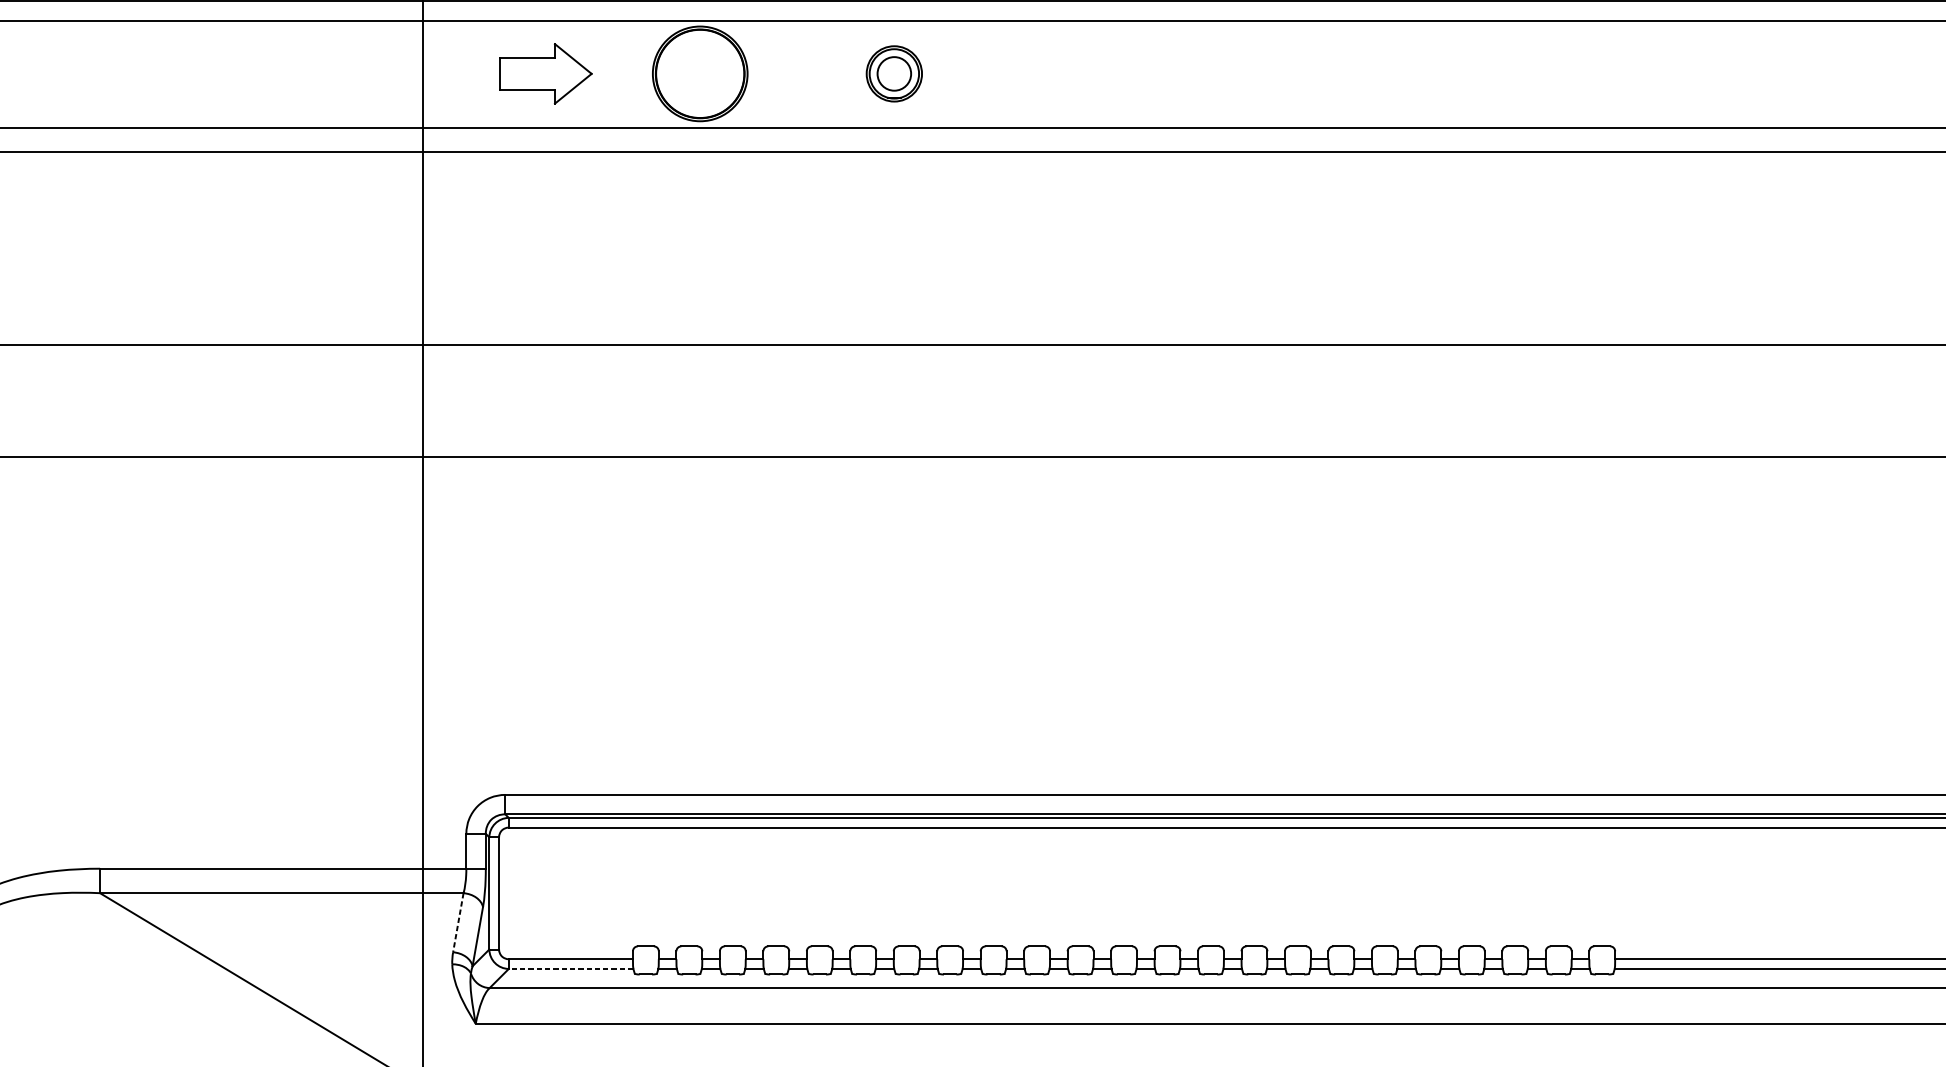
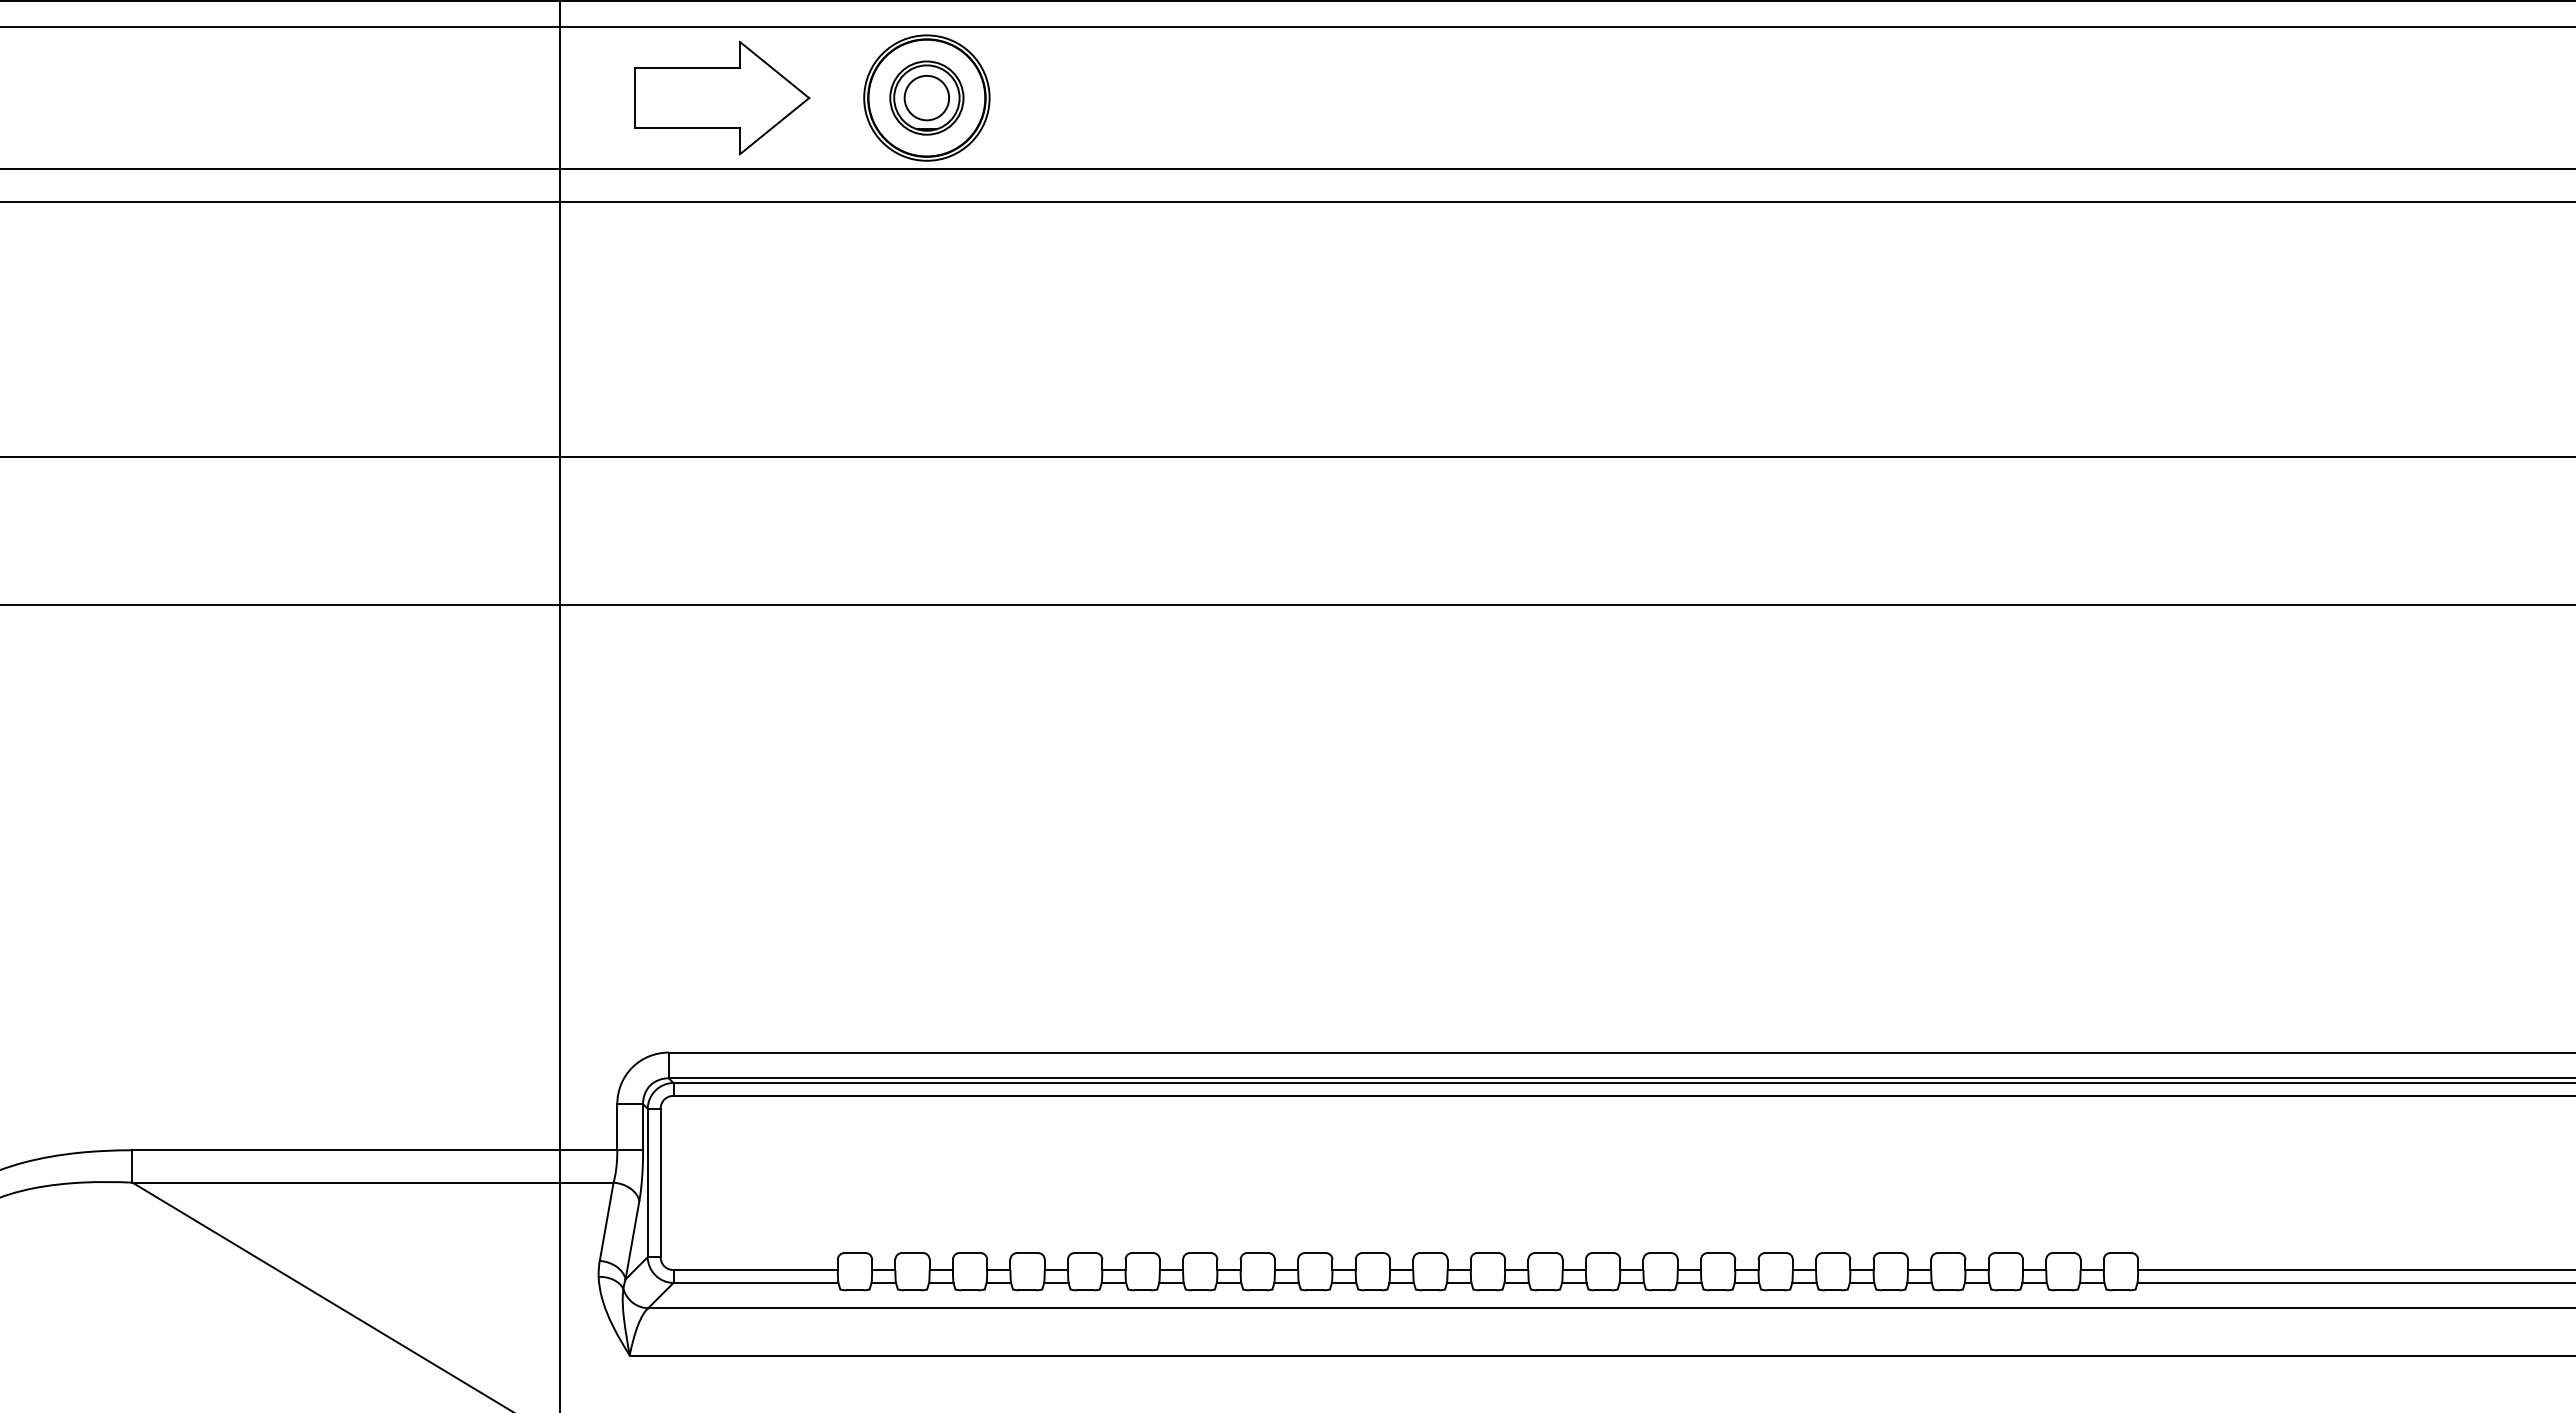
part: (545, 73) -> (722, 97), size x1.43
part: (894, 73) -> (926, 97), moved
line: (458, 922) -> (606, 1221), dashed -> solid
line: (570, 968) -> (755, 1282), dashed -> solid

